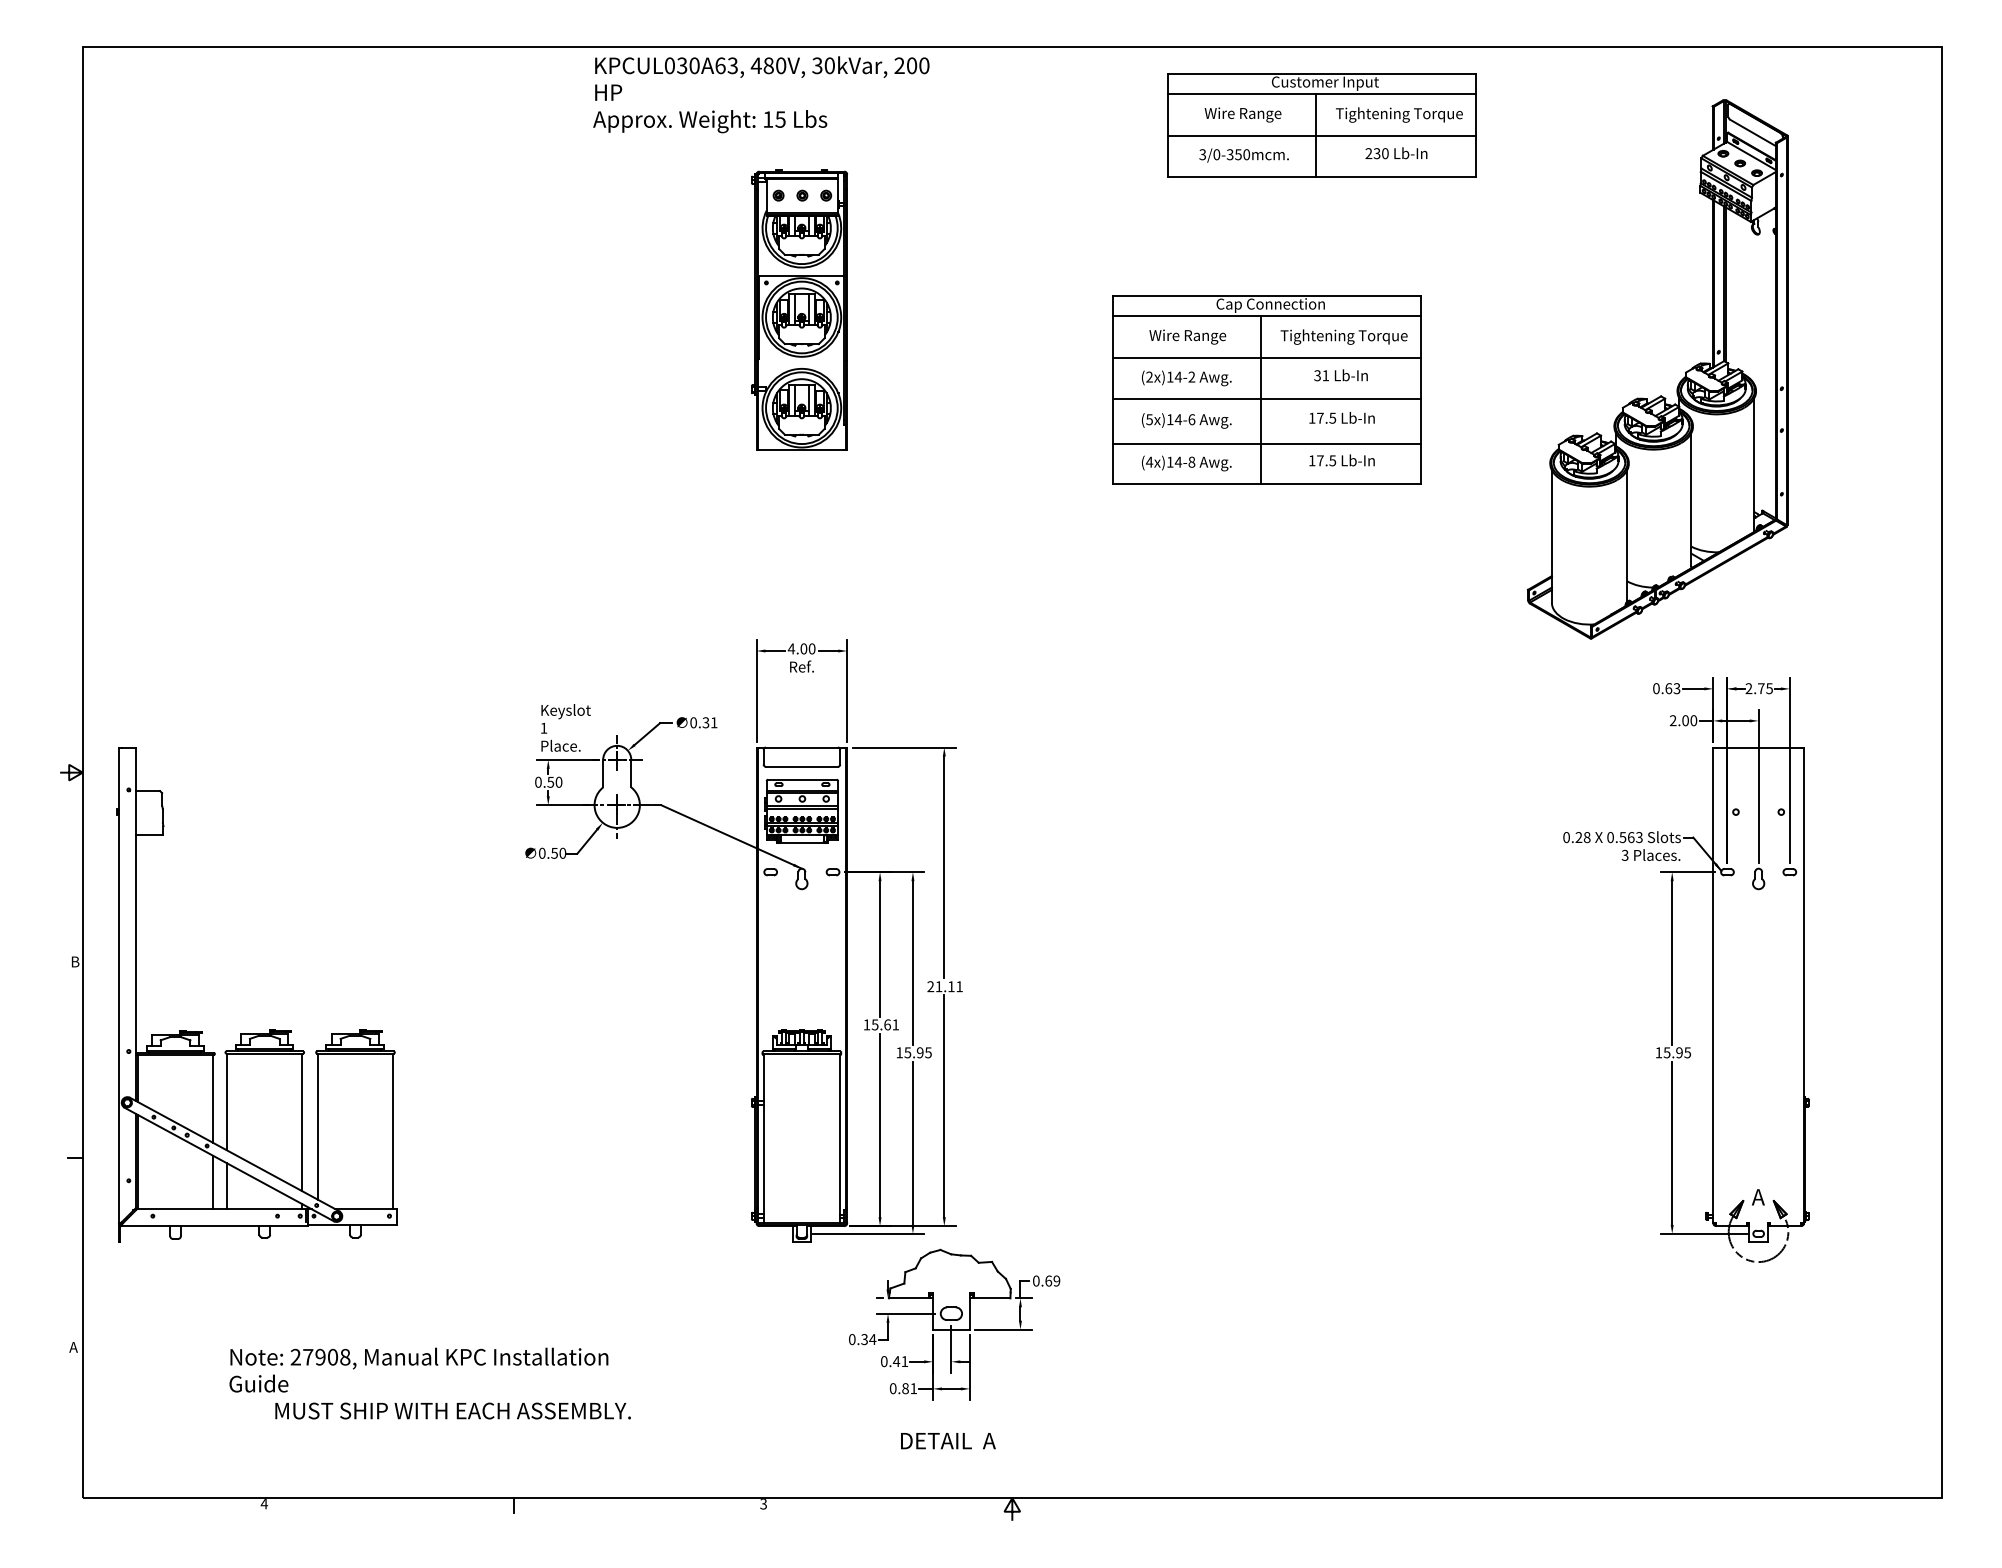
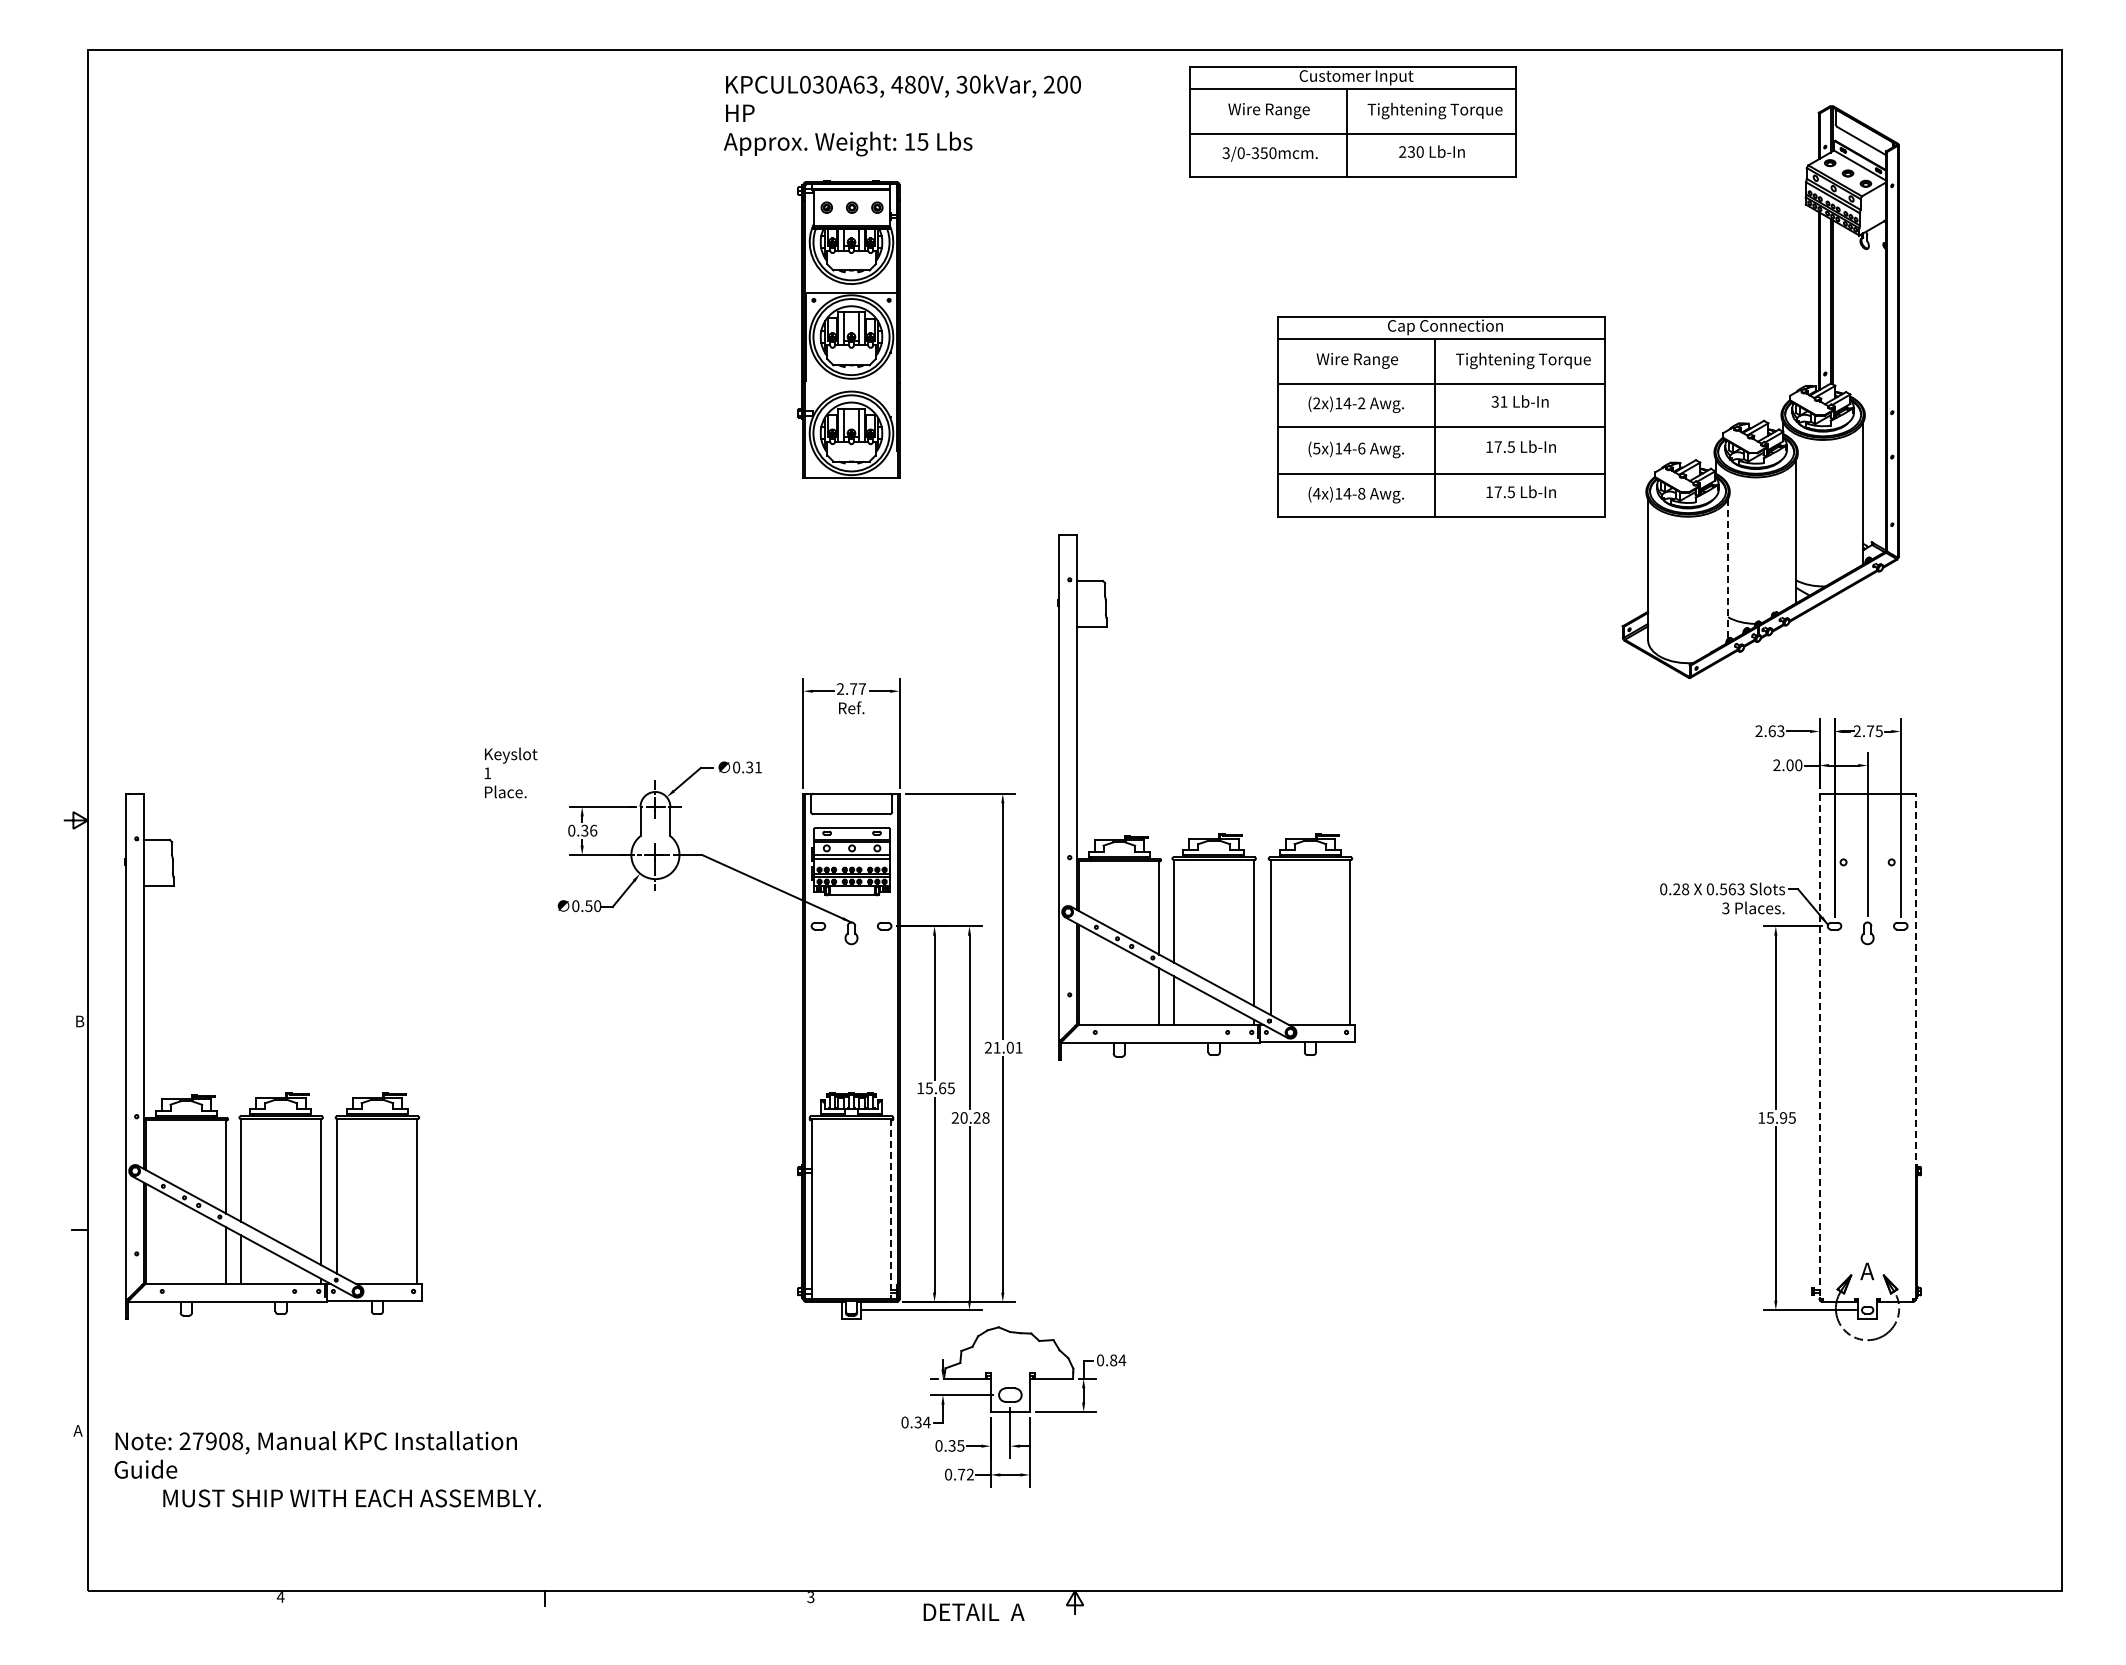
text: (761, 94) -> (902, 115), moved
part: (1321, 124) -> (1352, 121), moved
part: (1267, 389) -> (1441, 416), moved
line: (1627, 536) -> (1728, 569), solid -> dashed
text: (800, 648) -> (850, 688), 4.00 -> 2.77
text: (1655, 688) -> (1758, 731), 0.63 -> 2.63
text: (565, 727) -> (510, 772), moved
text: (555, 782) -> (589, 830), 0.50 -> 0.36
part: (1147, 784) -> (1218, 833), added
line: (1803, 924) -> (1915, 981), solid -> dashed
line: (1713, 985) -> (1819, 1046), solid -> dashed
text: (950, 986) -> (1009, 1047), 21.11 -> 21.01
text: (895, 1025) -> (950, 1088), 15.61 -> 15.65
text: (913, 1052) -> (970, 1117), 15.95 -> 20.28
line: (839, 1138) -> (891, 1209), solid -> dashed
text: (1053, 1281) -> (1118, 1360), 0.69 -> 0.84
text: (900, 1361) -> (956, 1445), 0.41 -> 0.35
text: (429, 1383) -> (327, 1469), moved
text: (909, 1388) -> (965, 1474), 0.81 -> 0.72
text: (947, 1440) -> (973, 1611), moved

